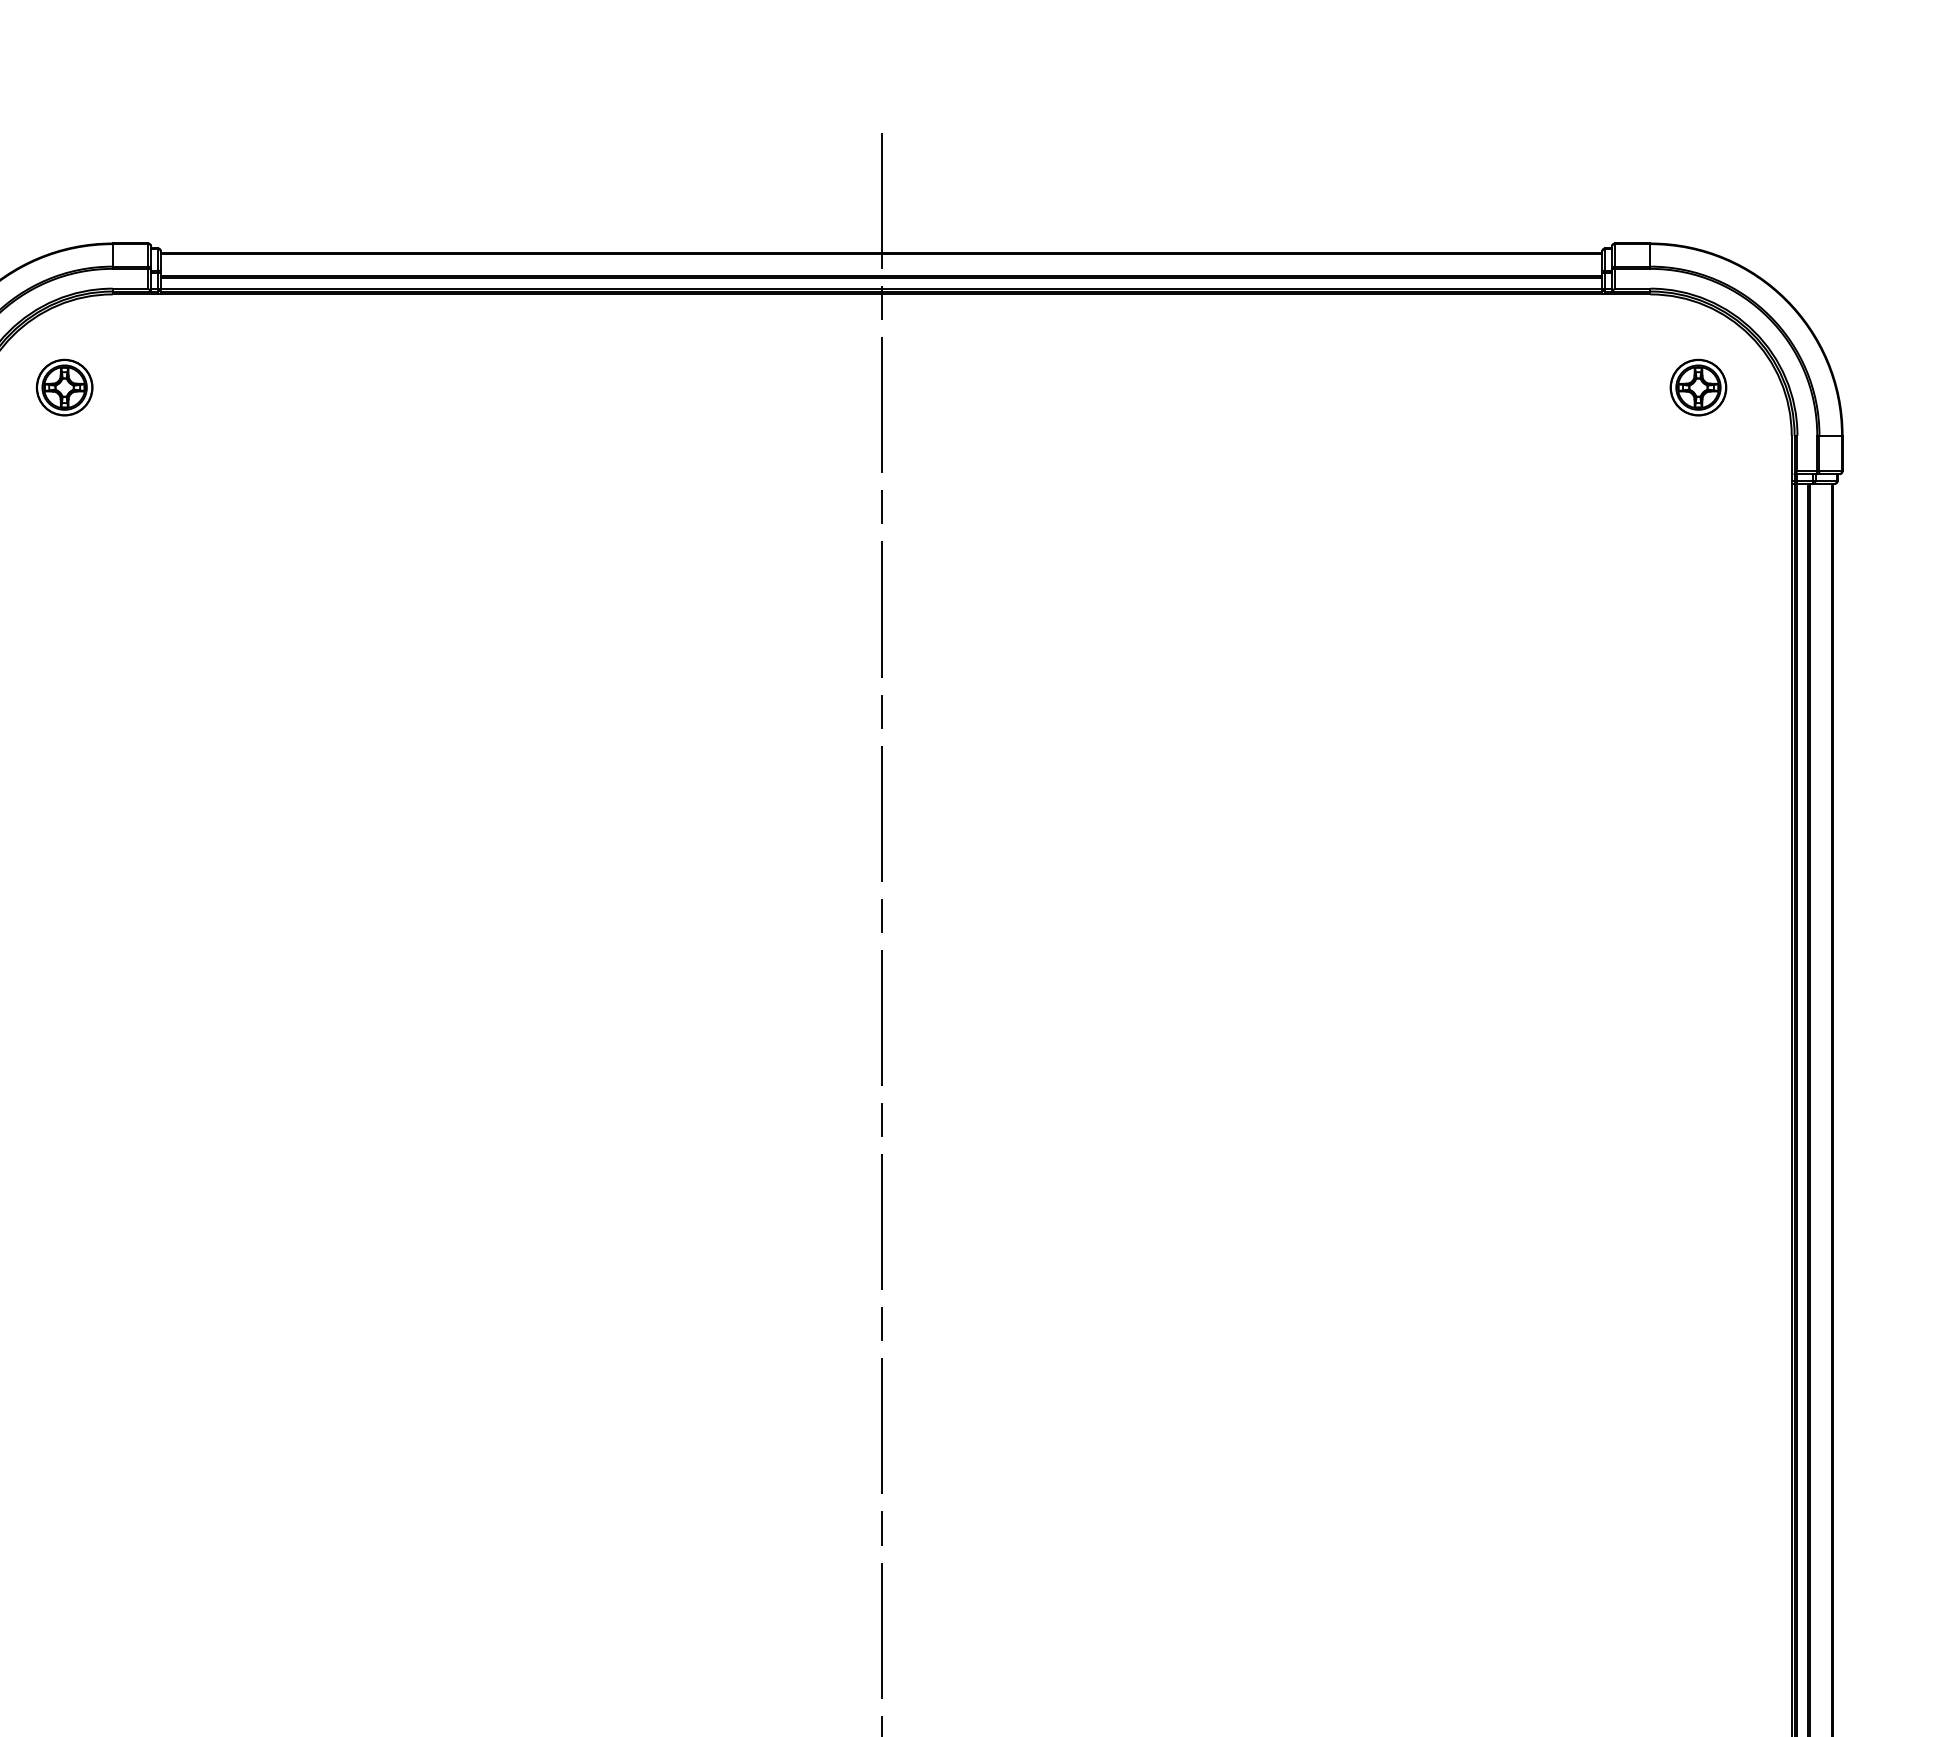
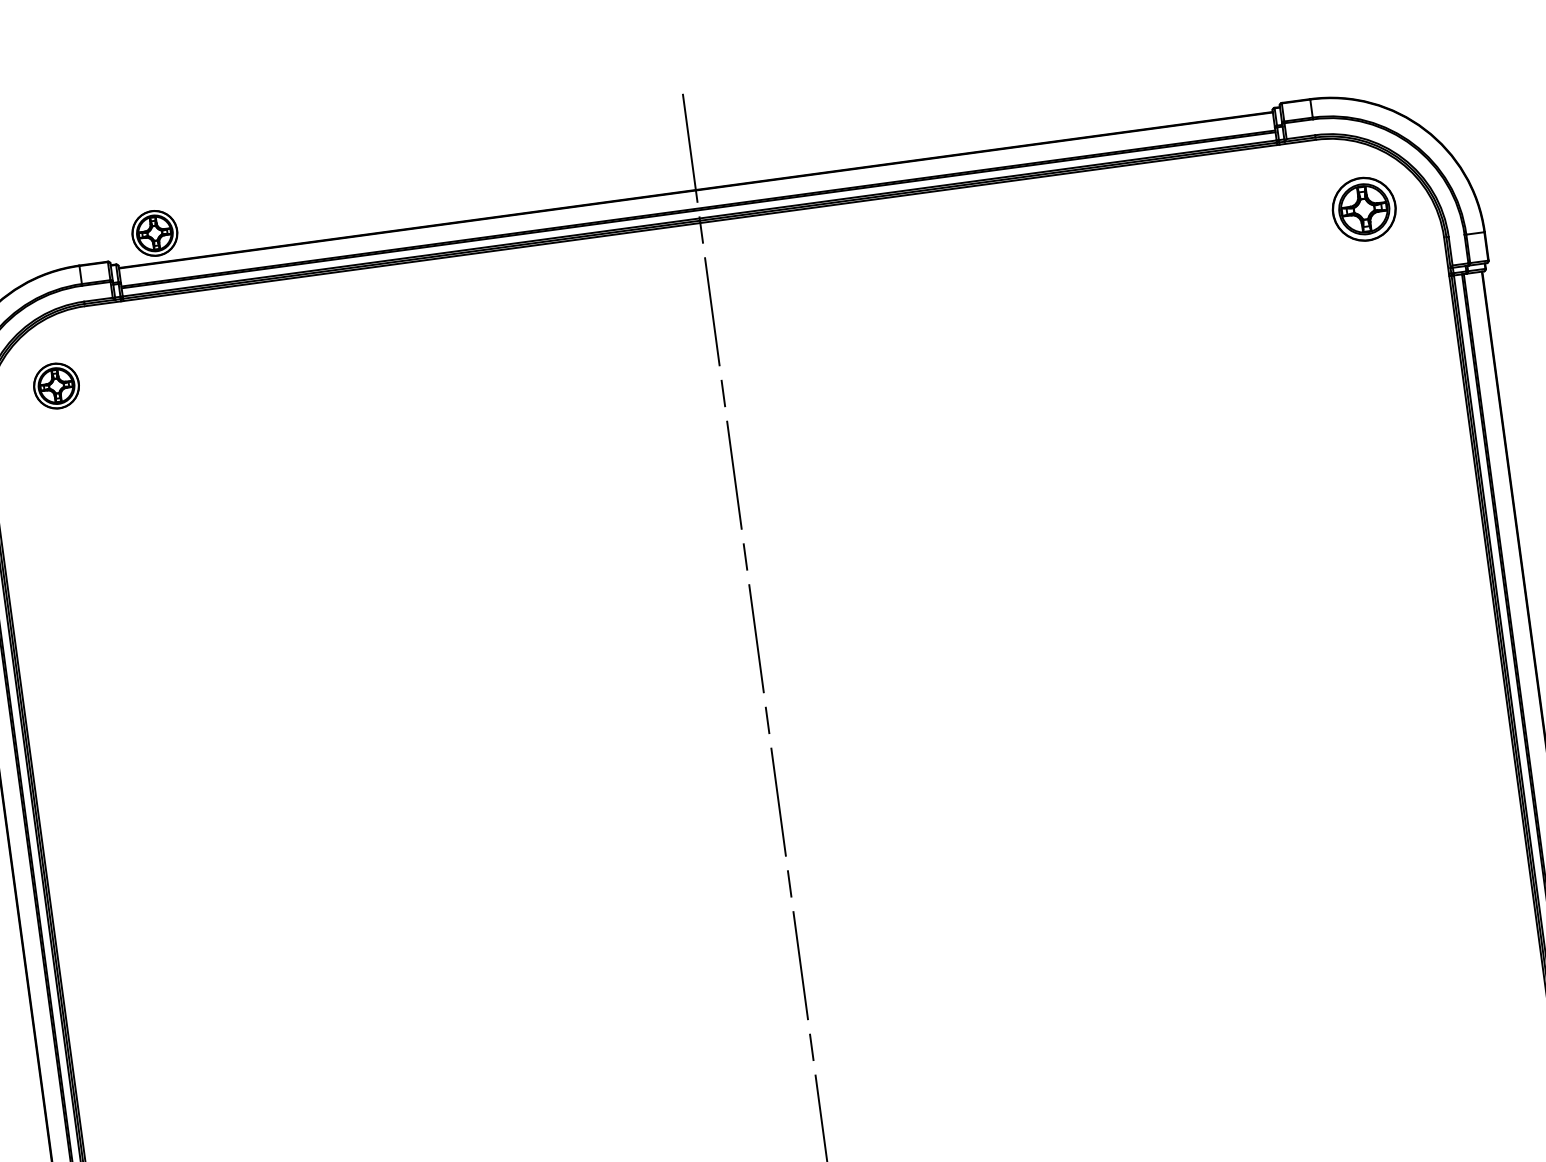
part: (210, 216) -> (154, 233), added
part: (1698, 387) -> (1364, 209), size x1.4

